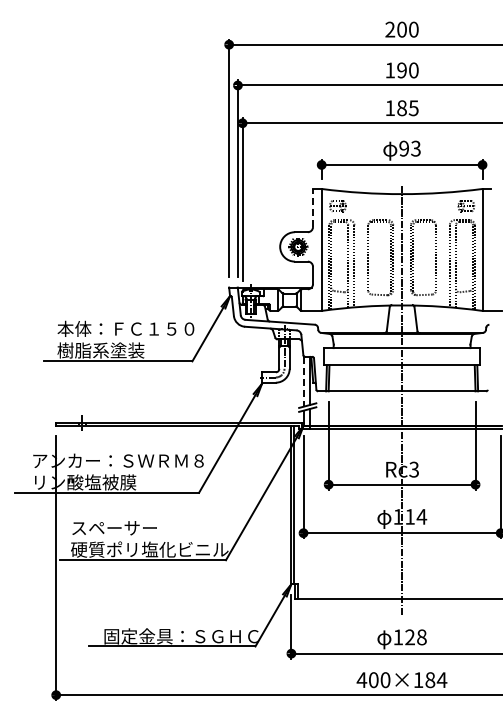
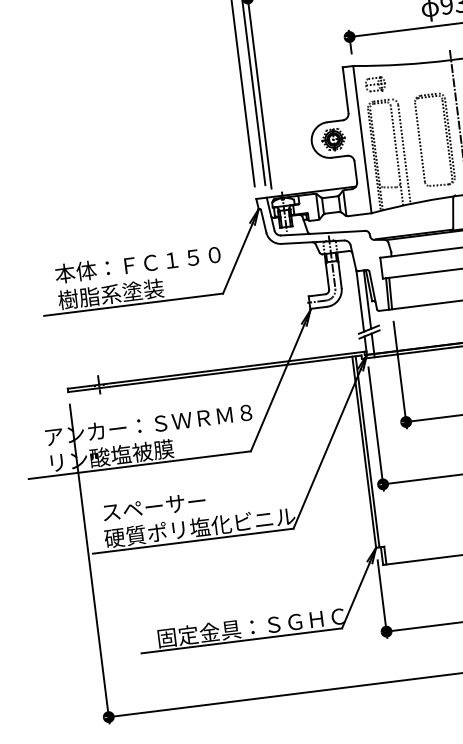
line: (313, 207) -> (346, 89), dashed -> solid
line: (303, 382) -> (360, 302), dashed -> solid

